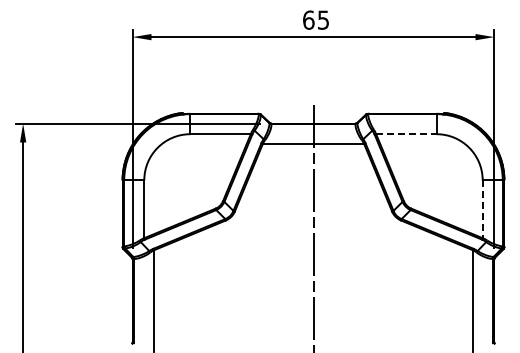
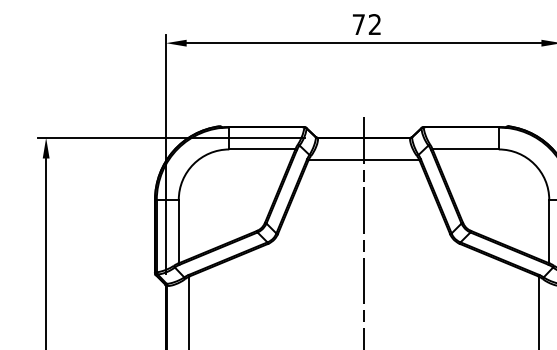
text: (315, 19) -> (366, 23), 65 -> 72
line: (406, 134) -> (465, 149), dashed -> solid
line: (482, 209) -> (549, 231), dashed -> solid

